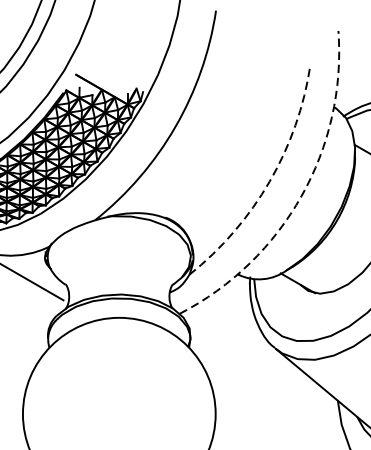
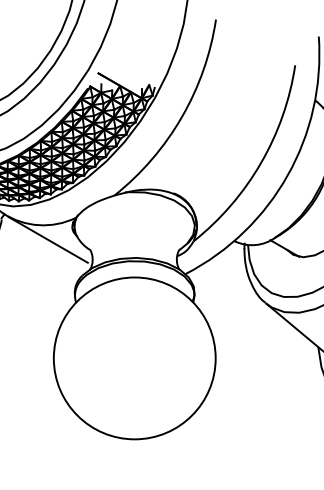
arc: (270, 180) -> (261, 162), dashed -> solid
arc: (301, 196) -> (287, 175), dashed -> solid

